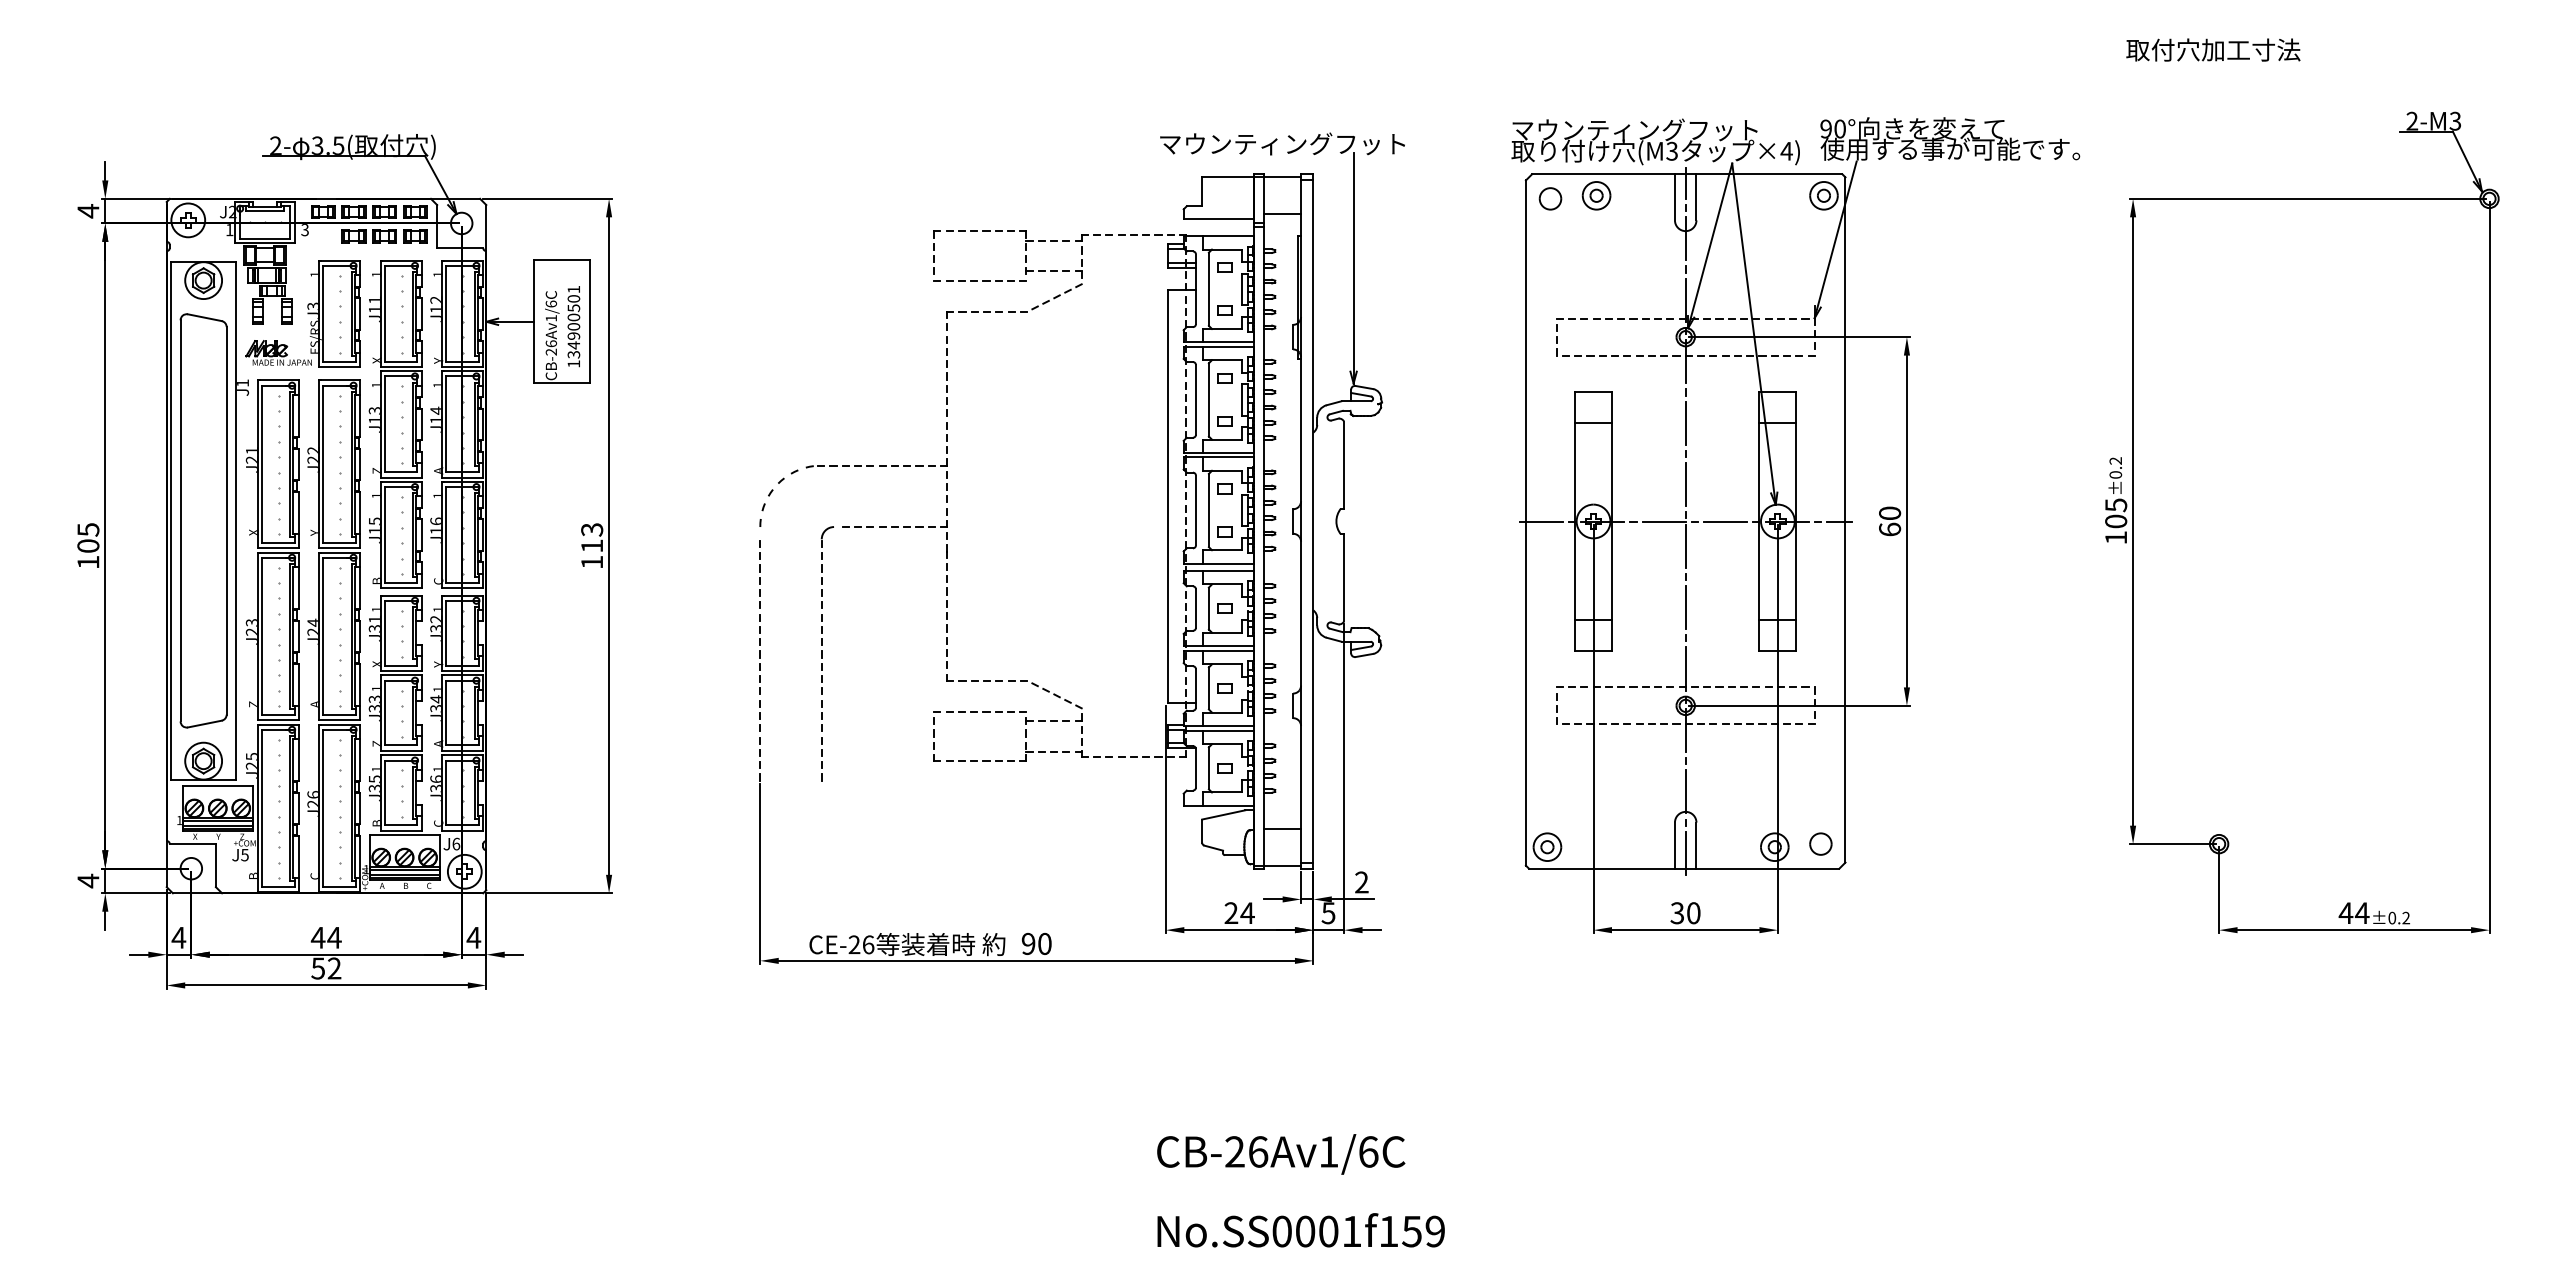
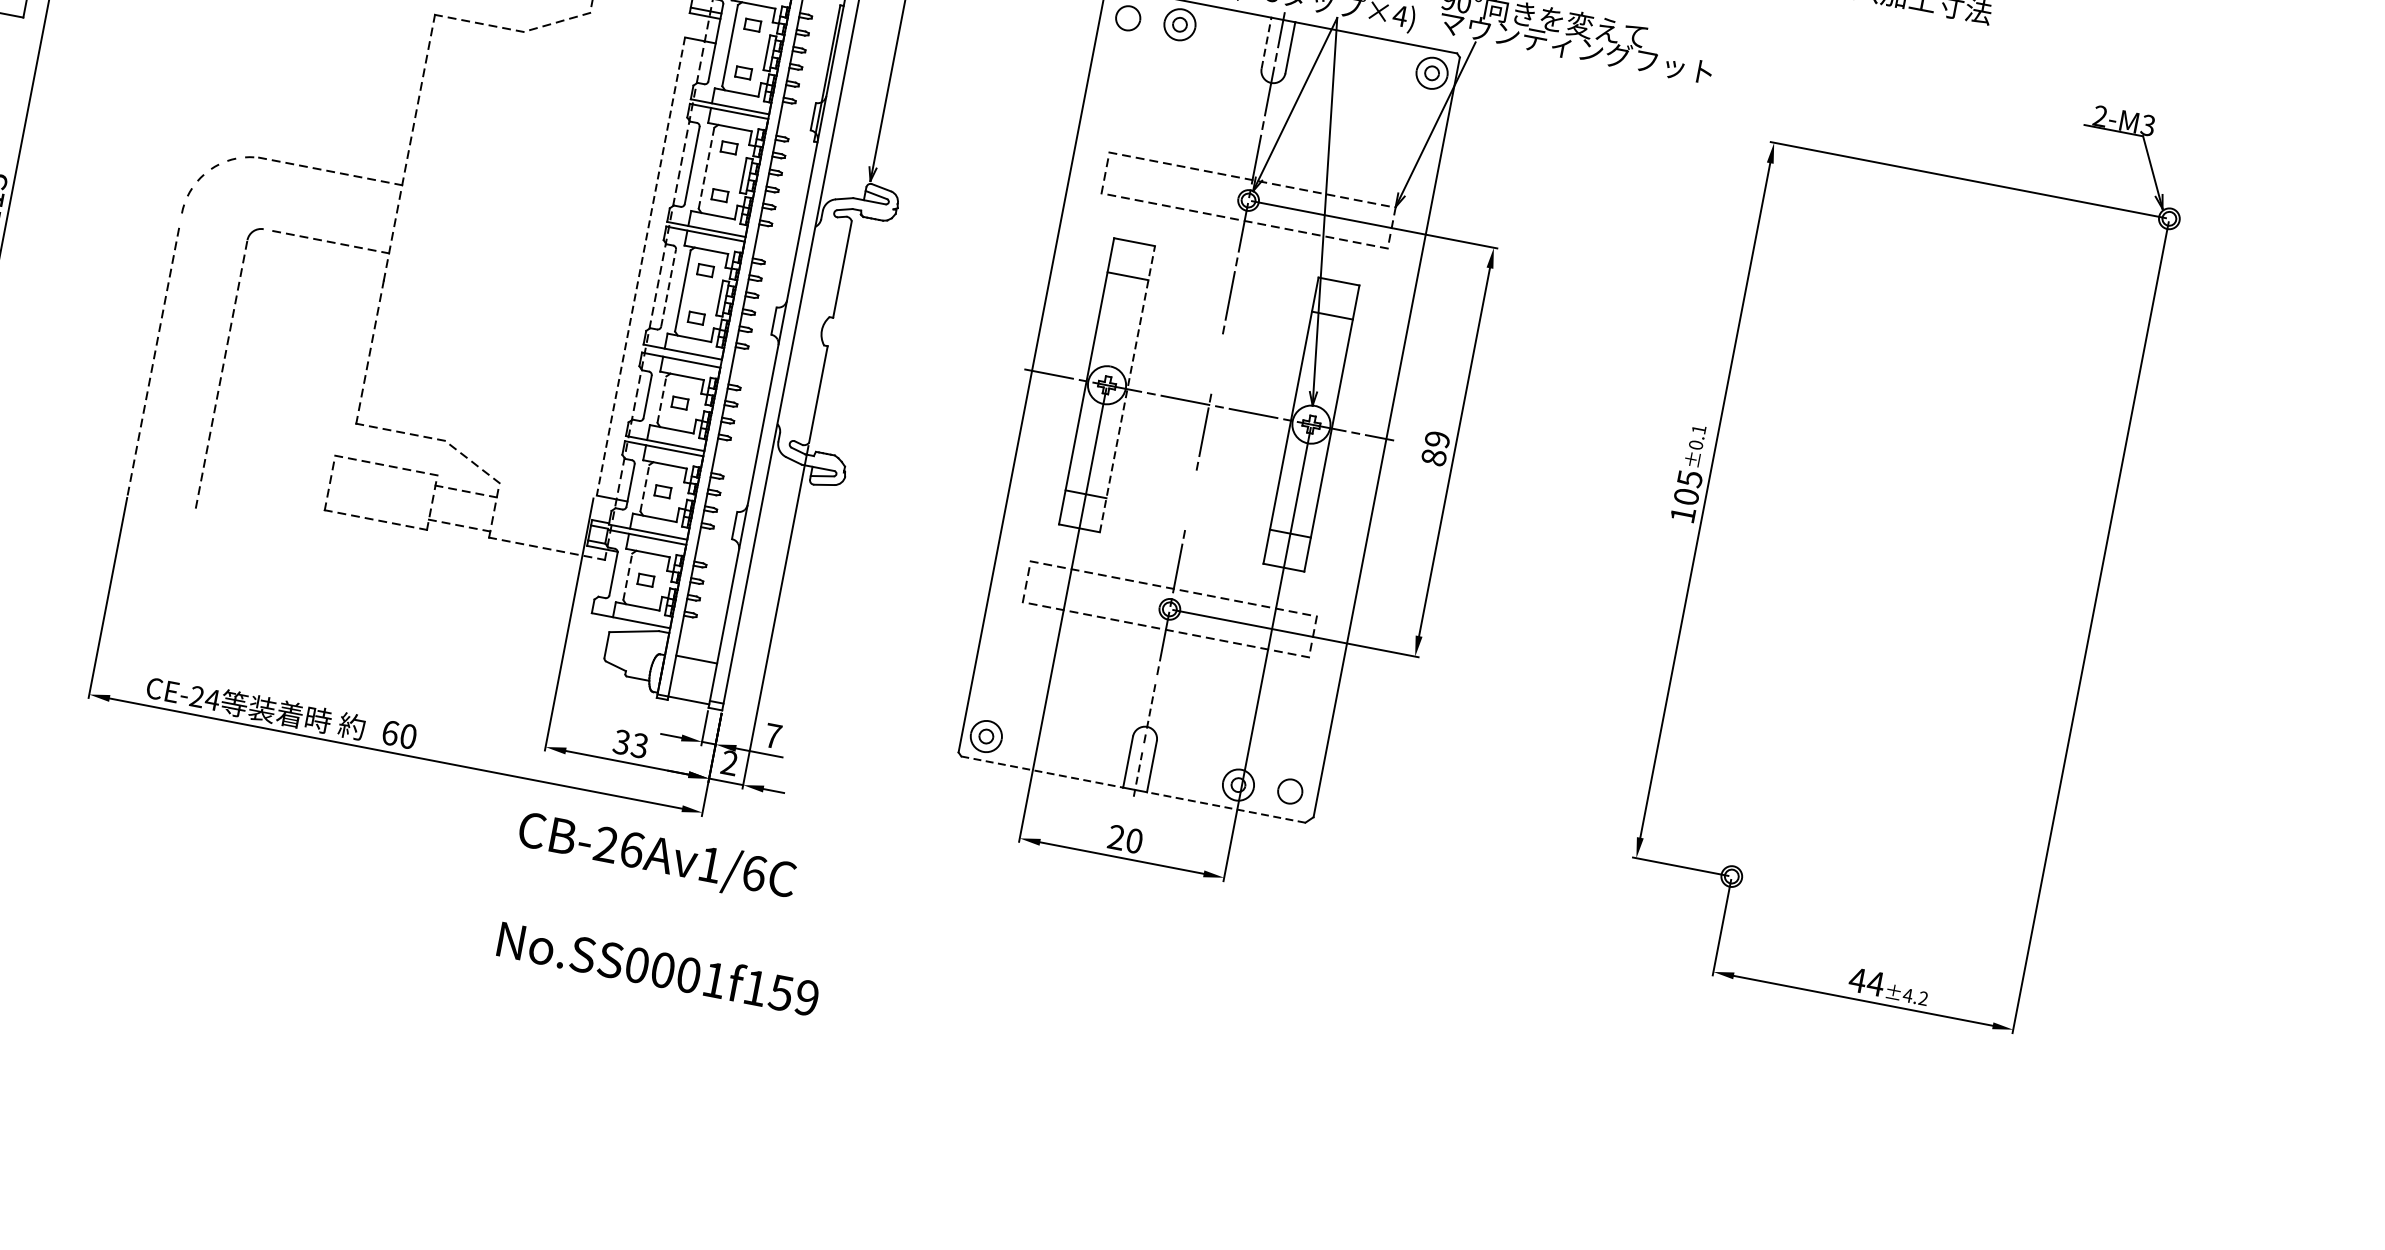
text: (1950, 148) -> (1582, 47), 使用する事が可能です。 -> マウンティングフット
line: (1674, 196) -> (1266, 42), solid -> dashed
line: (1208, 399) -> (706, 167), solid -> dashed
text: (2115, 460) -> (1698, 429), ±0.2 -> ±0.1
line: (1685, 484) -> (1216, 363), removed
line: (1168, 496) -> (641, 266), solid -> dashed
line: (1196, 510) -> (669, 288), solid -> dashed
line: (1611, 521) -> (1126, 389), solid -> dashed
text: (1890, 521) -> (1436, 448), 60 -> 89
line: (1685, 607) -> (1190, 500), removed
line: (1208, 608) -> (661, 399), solid -> dashed
line: (1208, 687) -> (644, 487), solid -> dashed
line: (1208, 767) -> (627, 575), solid -> dashed
line: (1685, 791) -> (1151, 704), solid -> dashed
line: (1685, 853) -> (1138, 773), solid -> dashed
line: (1601, 868) -> (1041, 771), solid -> dashed
line: (1767, 868) -> (1225, 807), solid -> dashed
text: (1361, 882) -> (772, 735), 2 -> 7
text: (1239, 913) -> (630, 744), 24 -> 33
text: (1328, 913) -> (729, 763), 5 -> 2
text: (1677, 913) -> (1116, 837), 30 -> 20
text: (2392, 917) -> (1908, 994), ±0.2 -> ±4.2
text: (1028, 943) -> (390, 732), 90 -> 60
text: (868, 944) -> (212, 699), CE-26 -> CE-24
text: (1281, 1154) -> (657, 857), moved
text: (1300, 1230) -> (657, 968), moved

